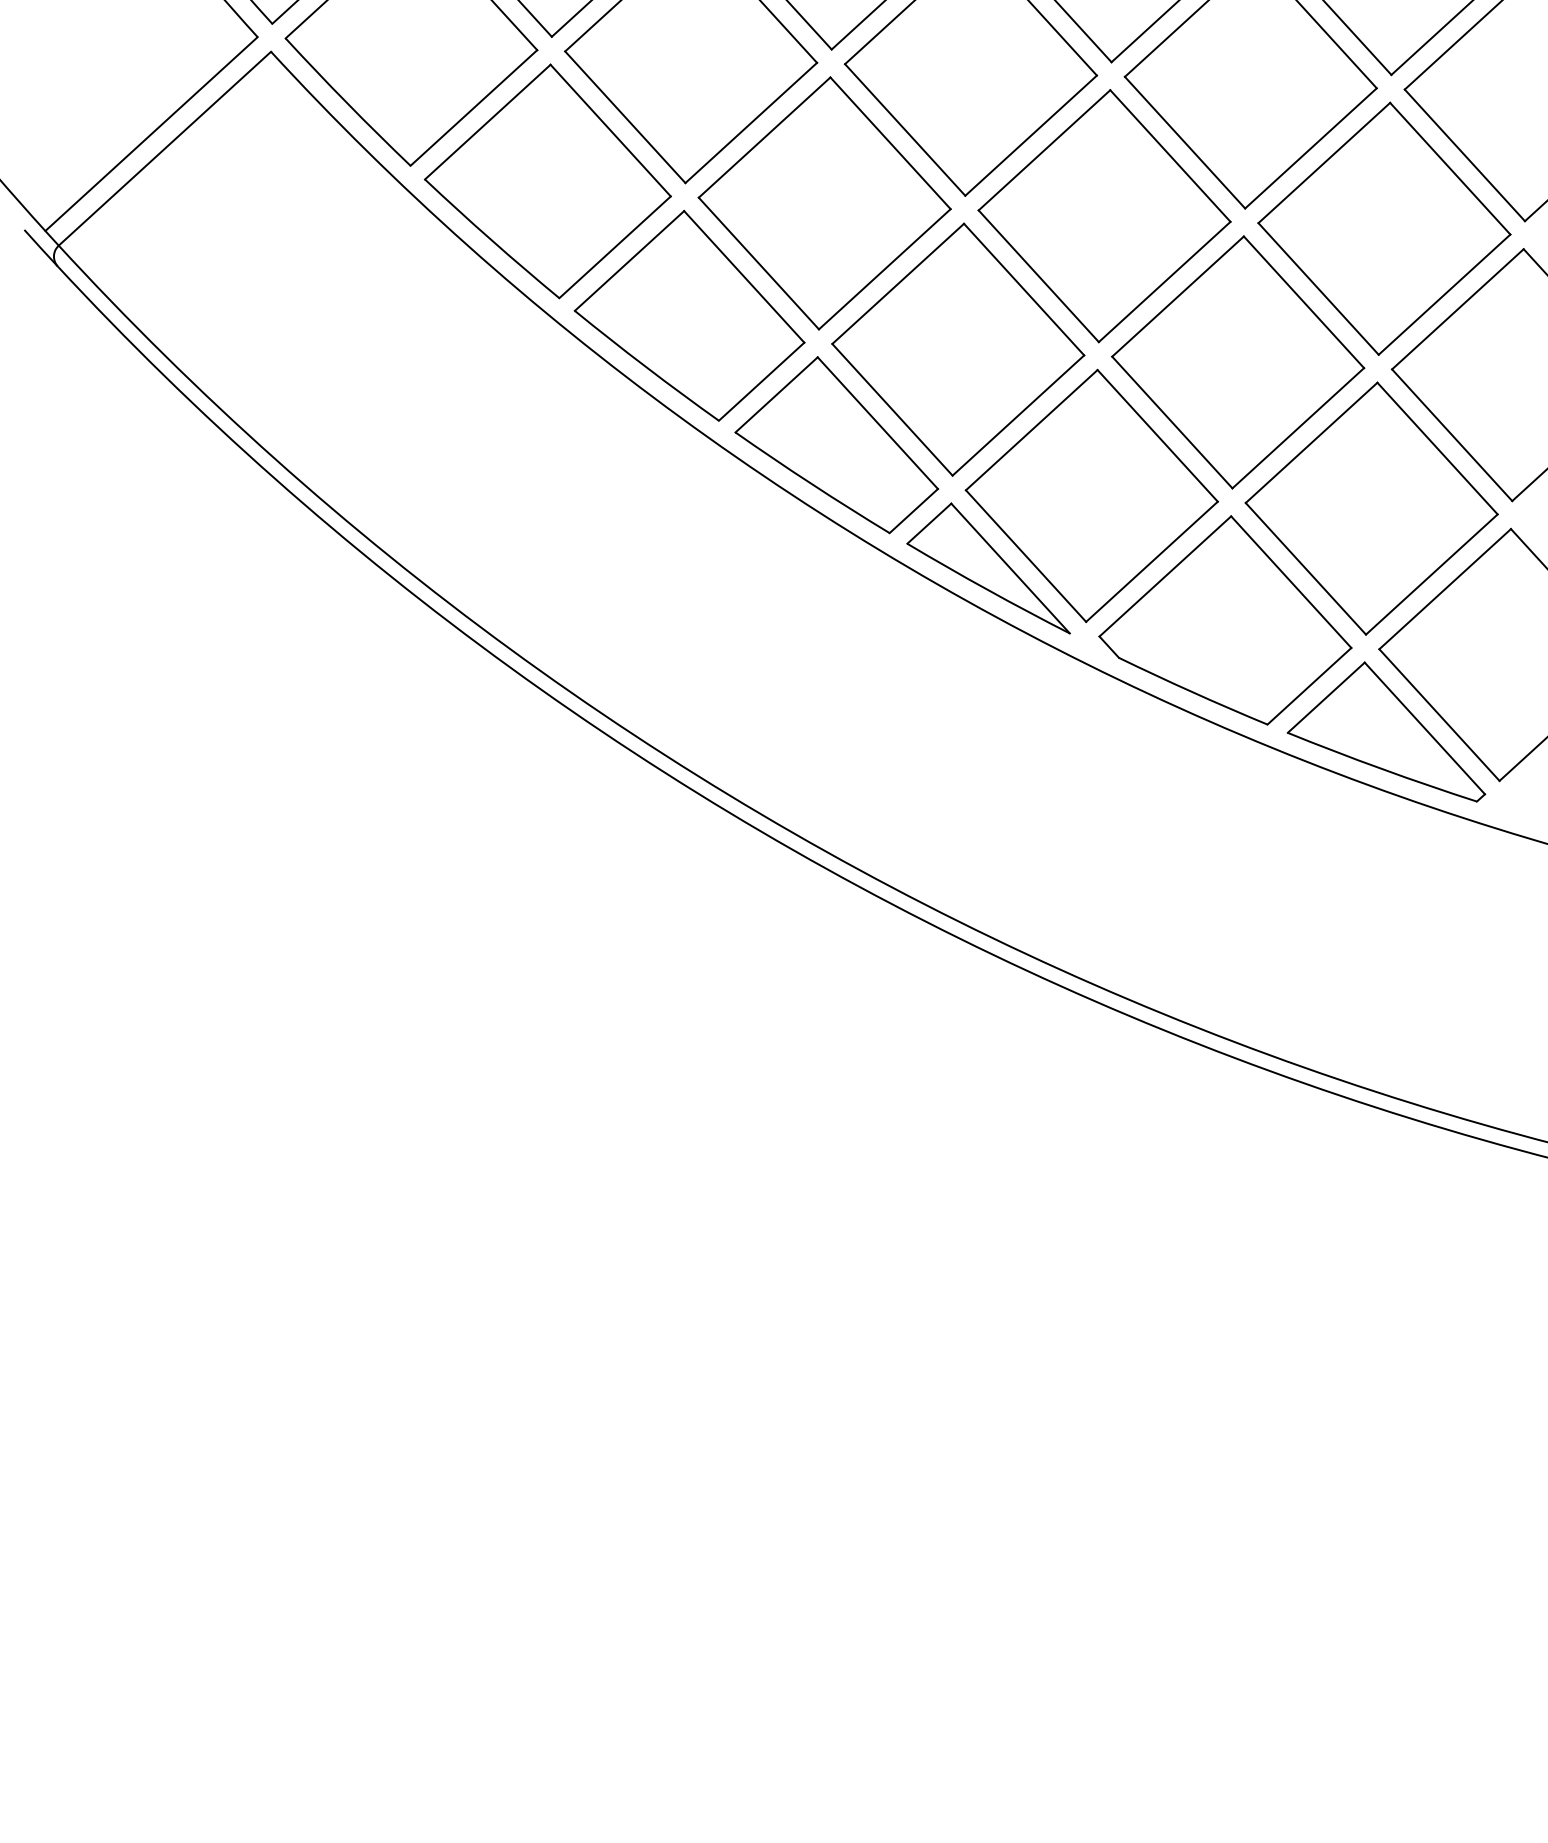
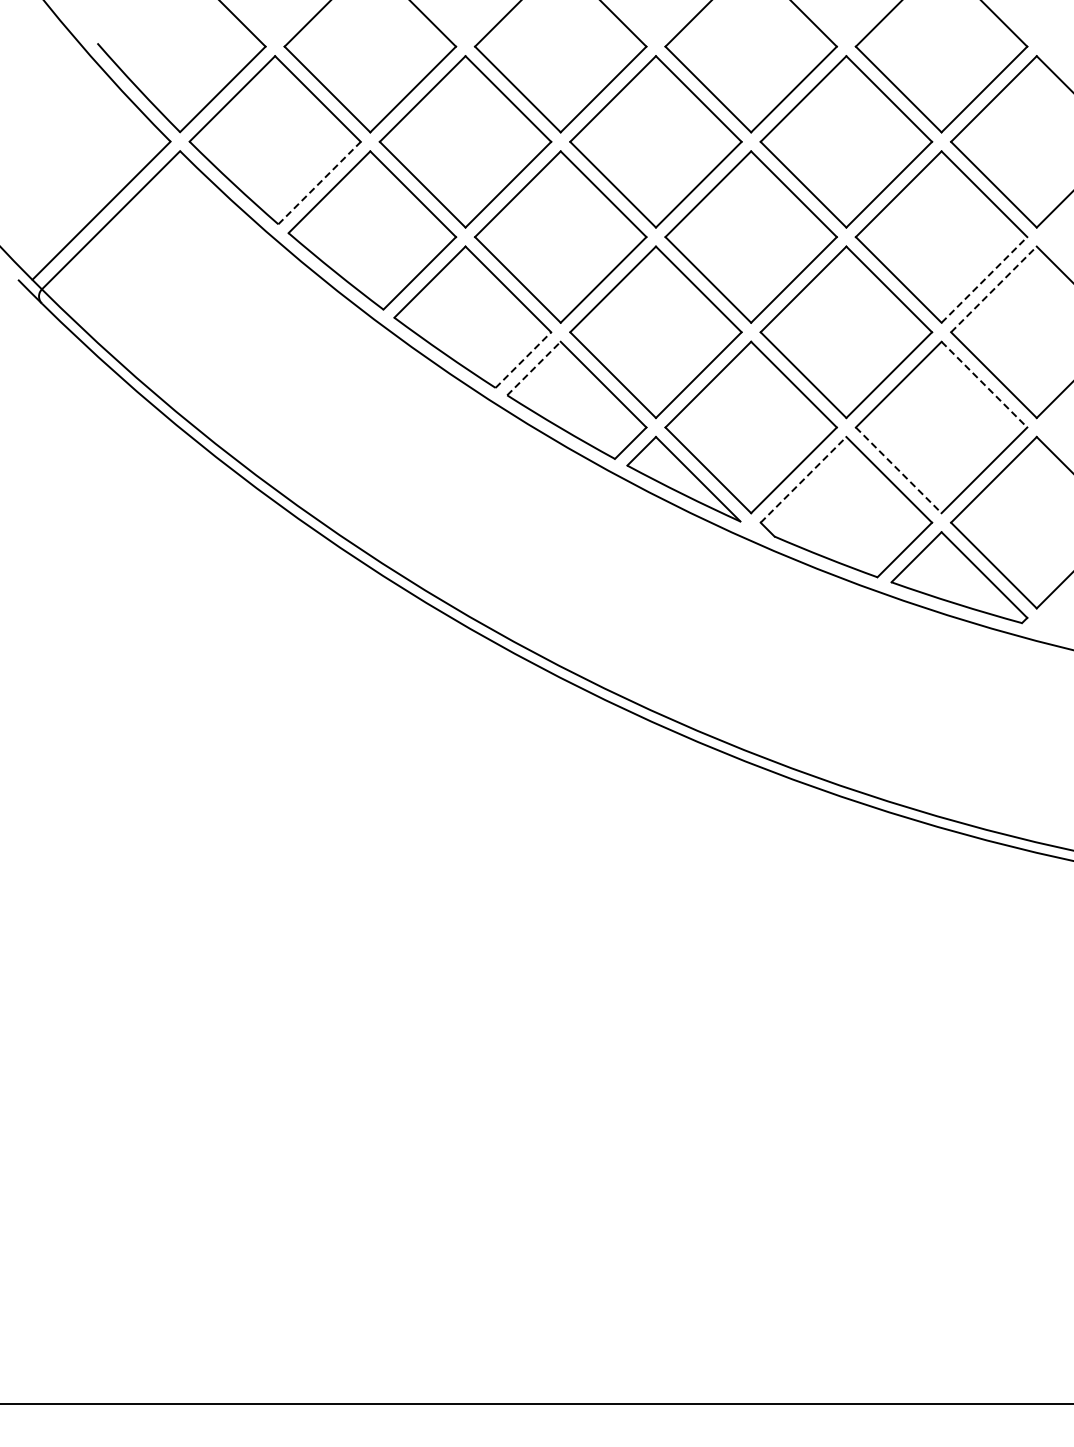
line: (473, 107) -> (319, 182), solid -> dashed
line: (1444, 294) -> (984, 279), solid -> dashed
line: (1457, 309) -> (993, 289), solid -> dashed
line: (761, 380) -> (523, 359), solid -> dashed
line: (775, 394) -> (533, 368), solid -> dashed
line: (1437, 448) -> (984, 384), solid -> dashed
line: (1305, 569) -> (898, 470), solid -> dashed
line: (1165, 575) -> (803, 479), solid -> dashed

